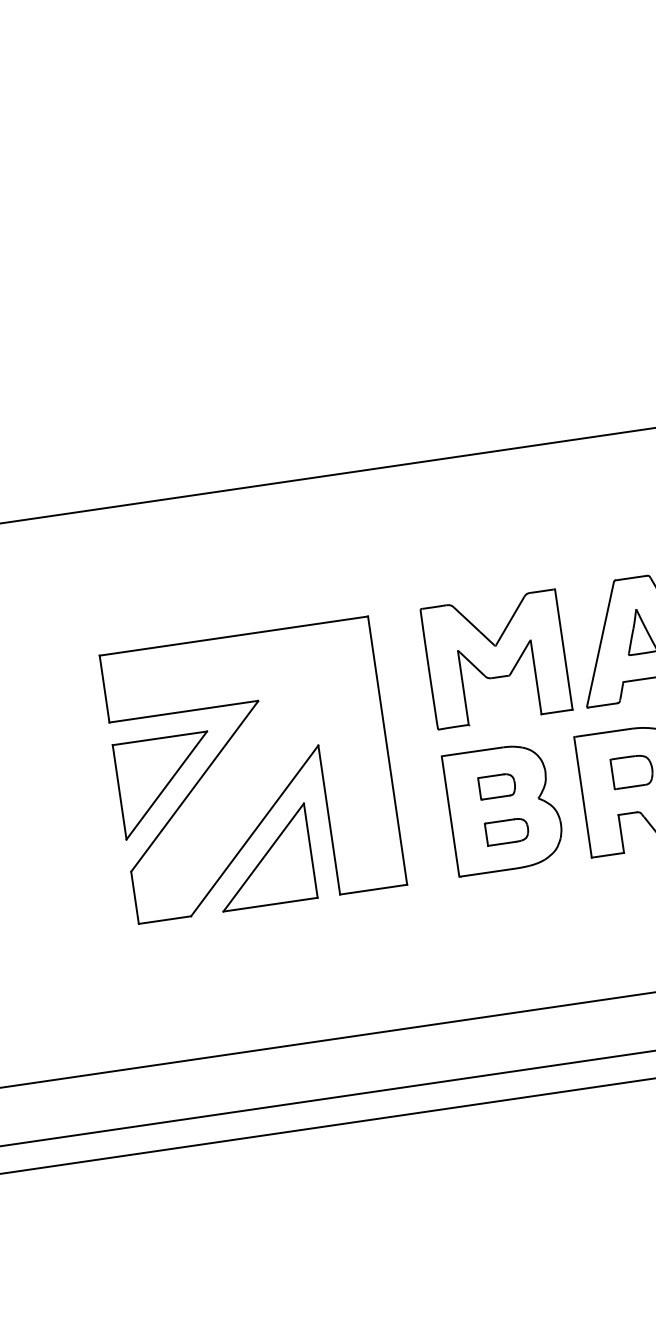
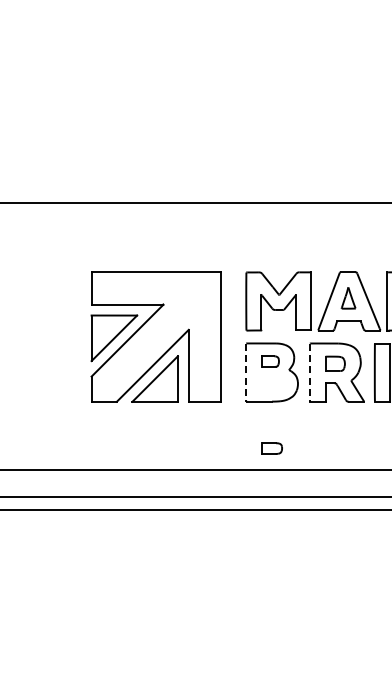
line: (583, 799) -> (310, 373), solid -> dashed
line: (450, 816) -> (246, 372), solid -> dashed
part: (506, 831) -> (271, 448), moved

